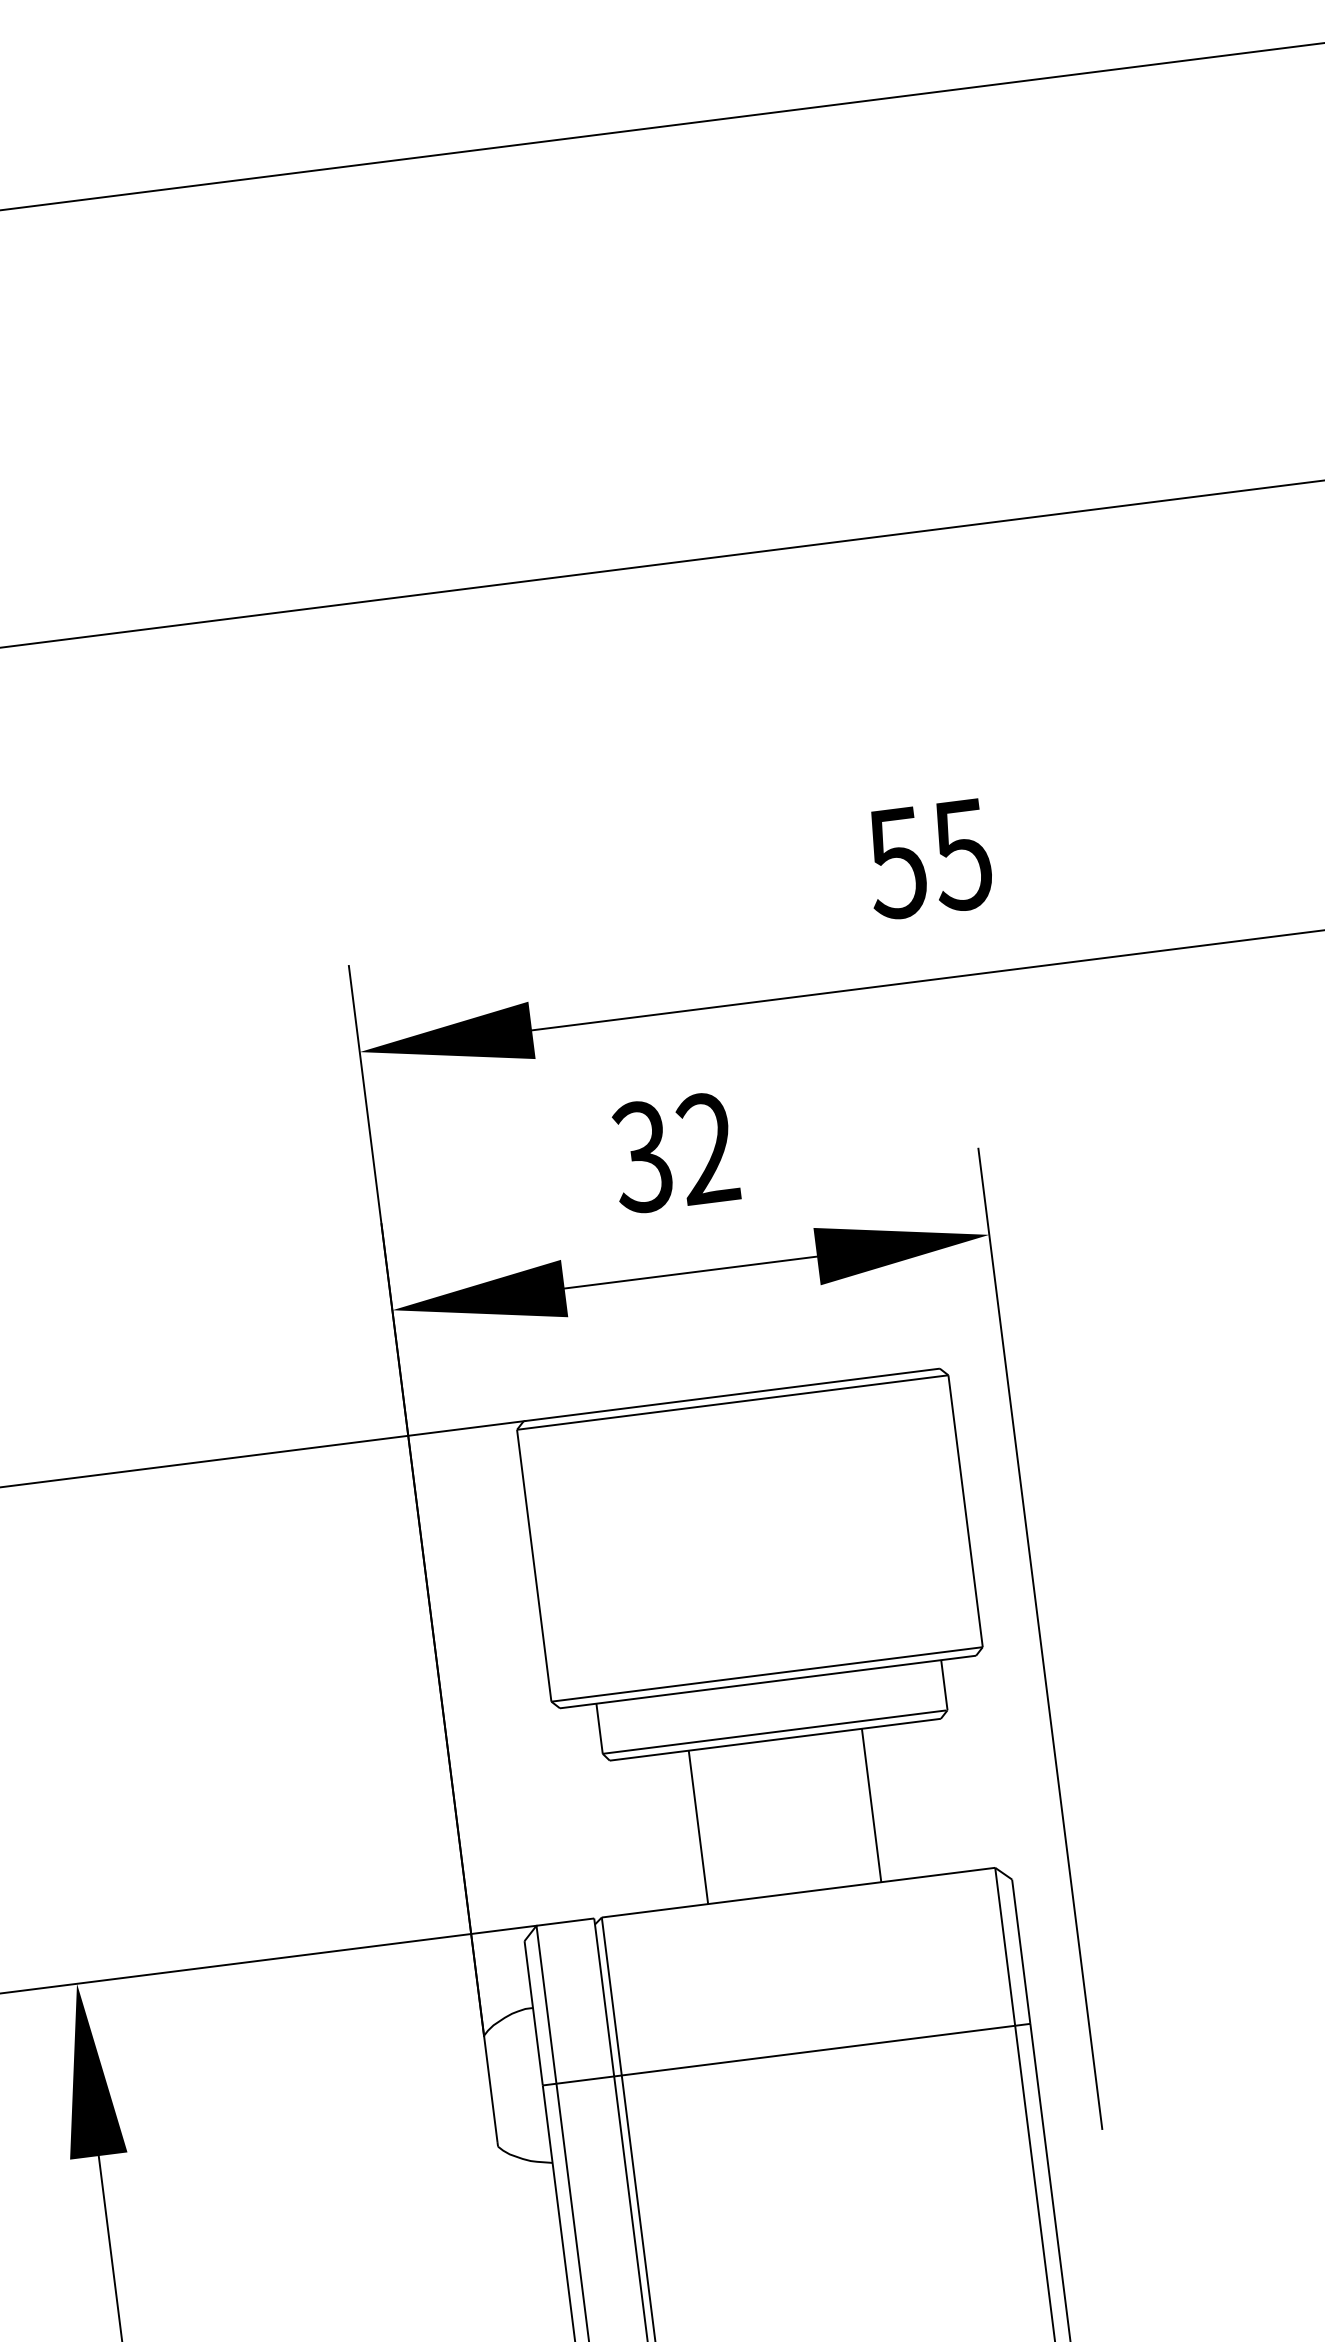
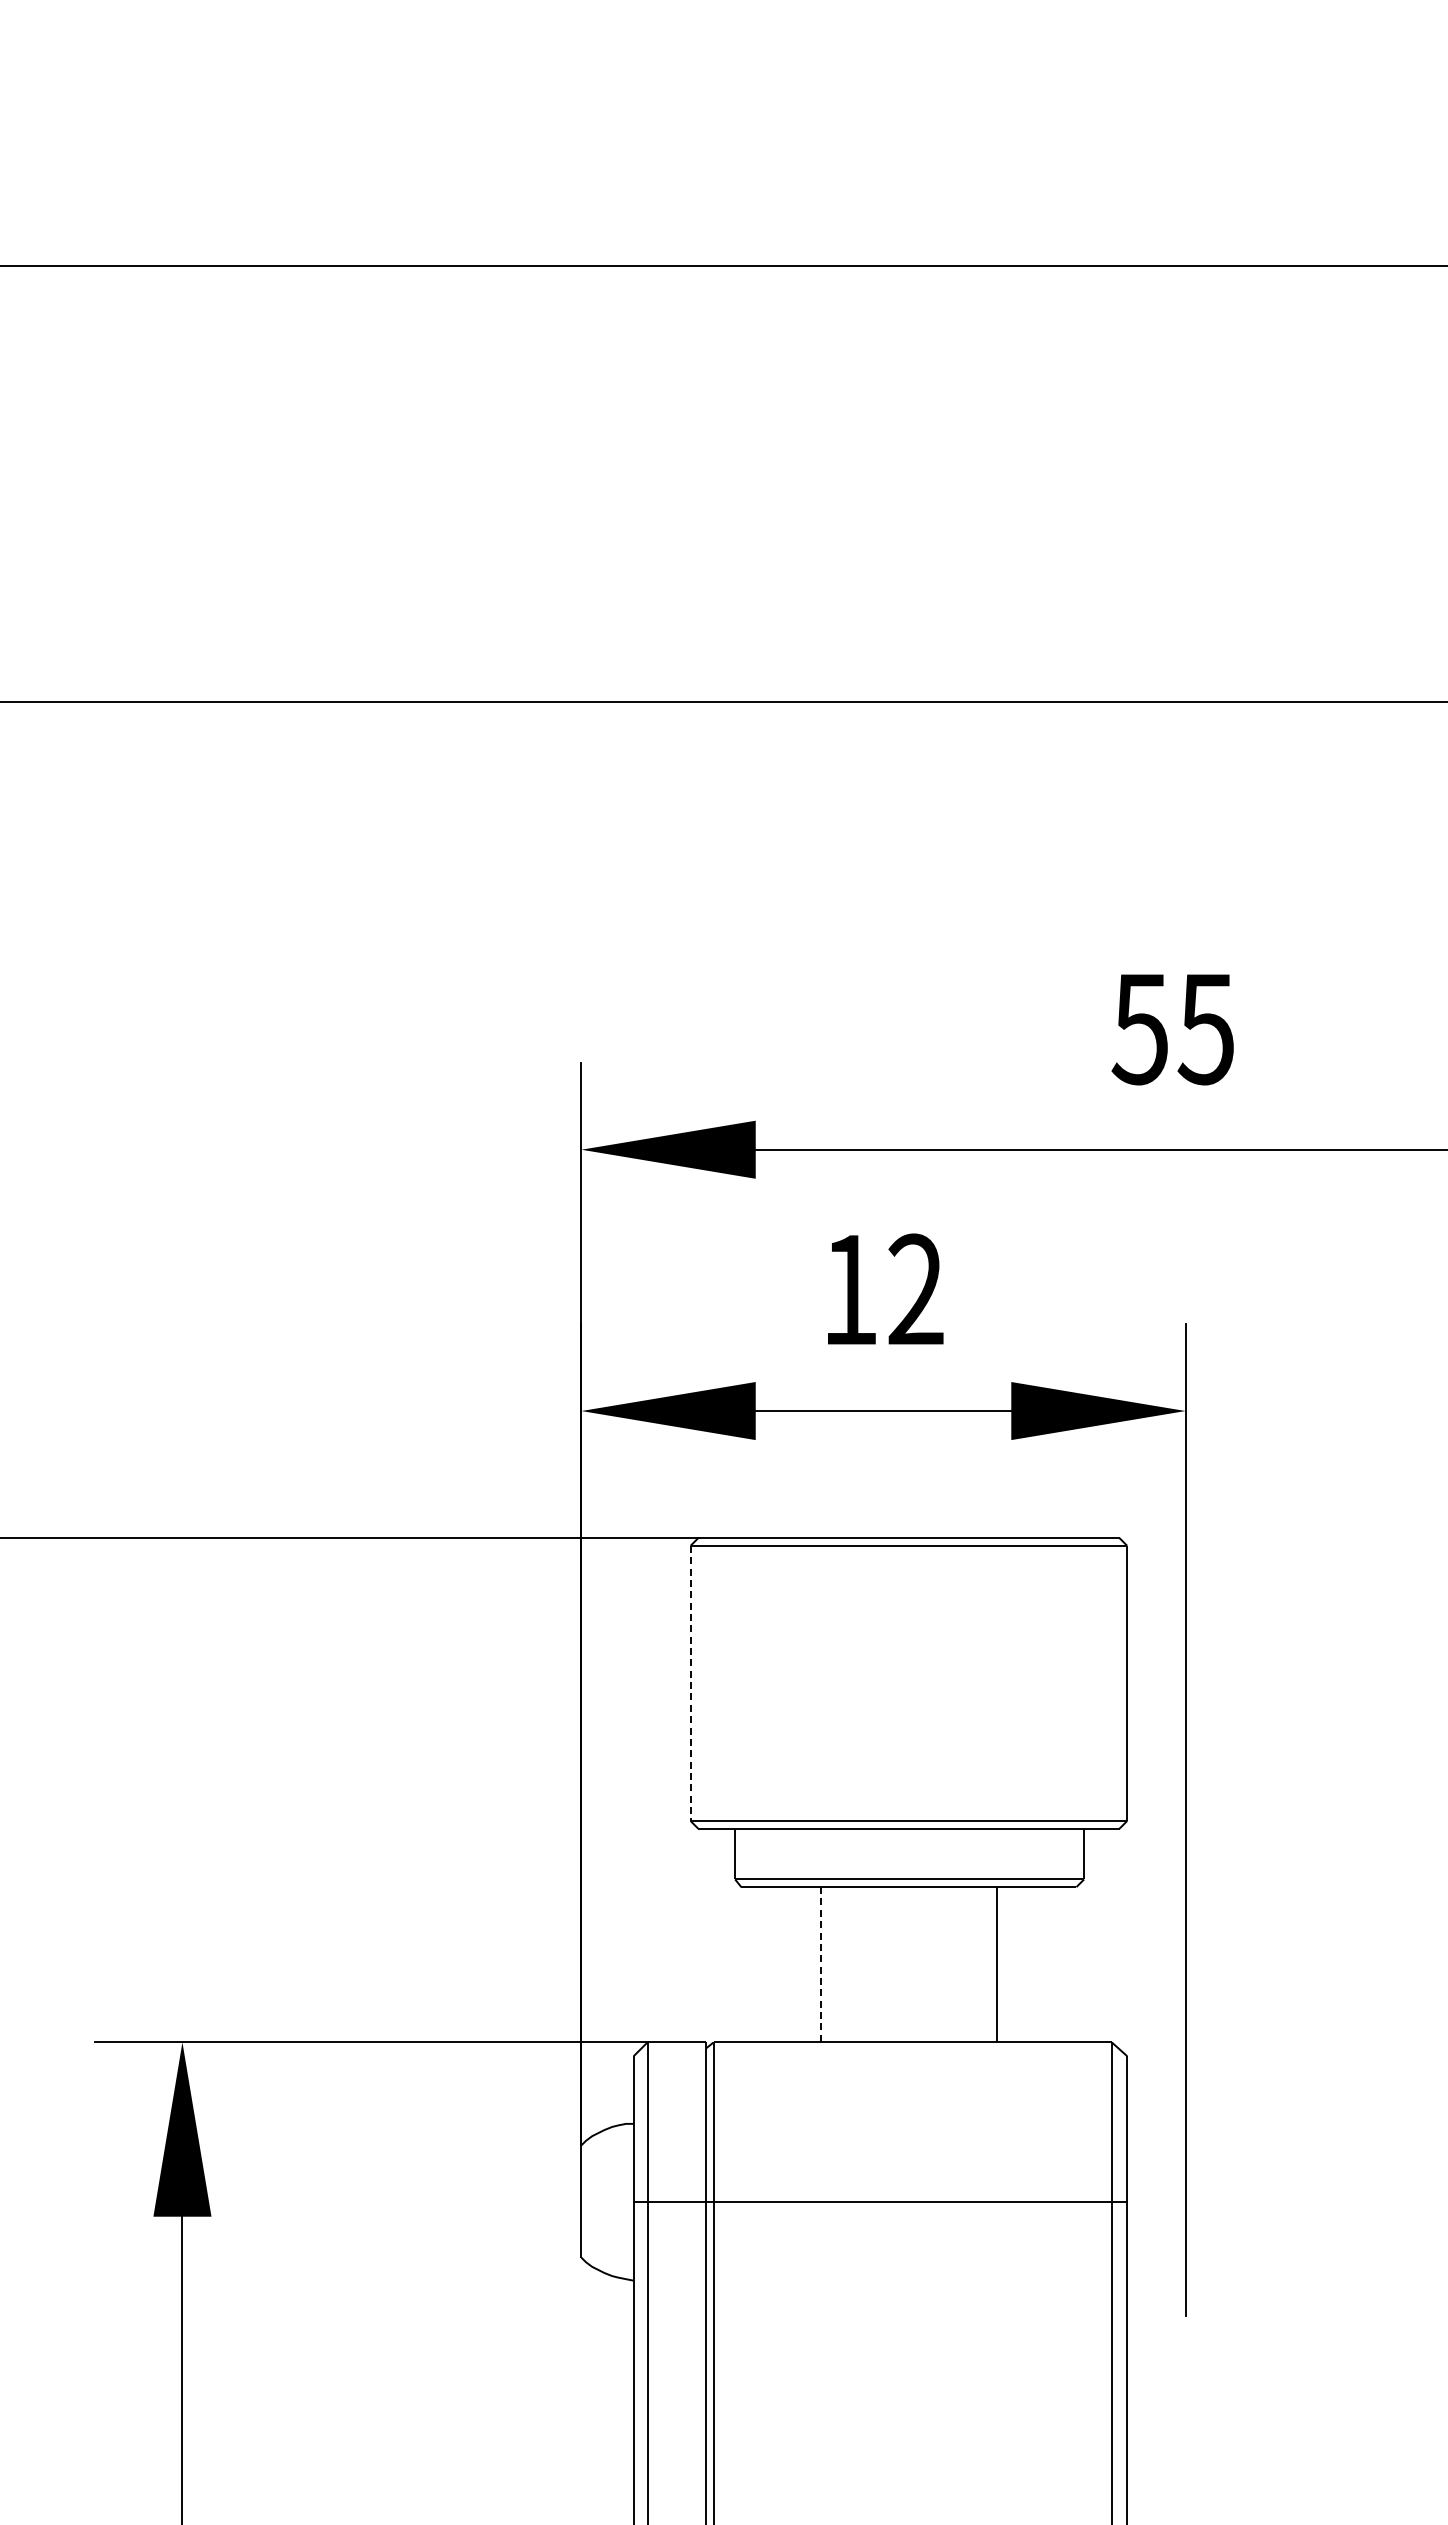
text: (641, 1156) -> (848, 1289), 32 -> 12
line: (534, 1565) -> (690, 1683), solid -> dashed
line: (698, 1827) -> (821, 1964), solid -> dashed

